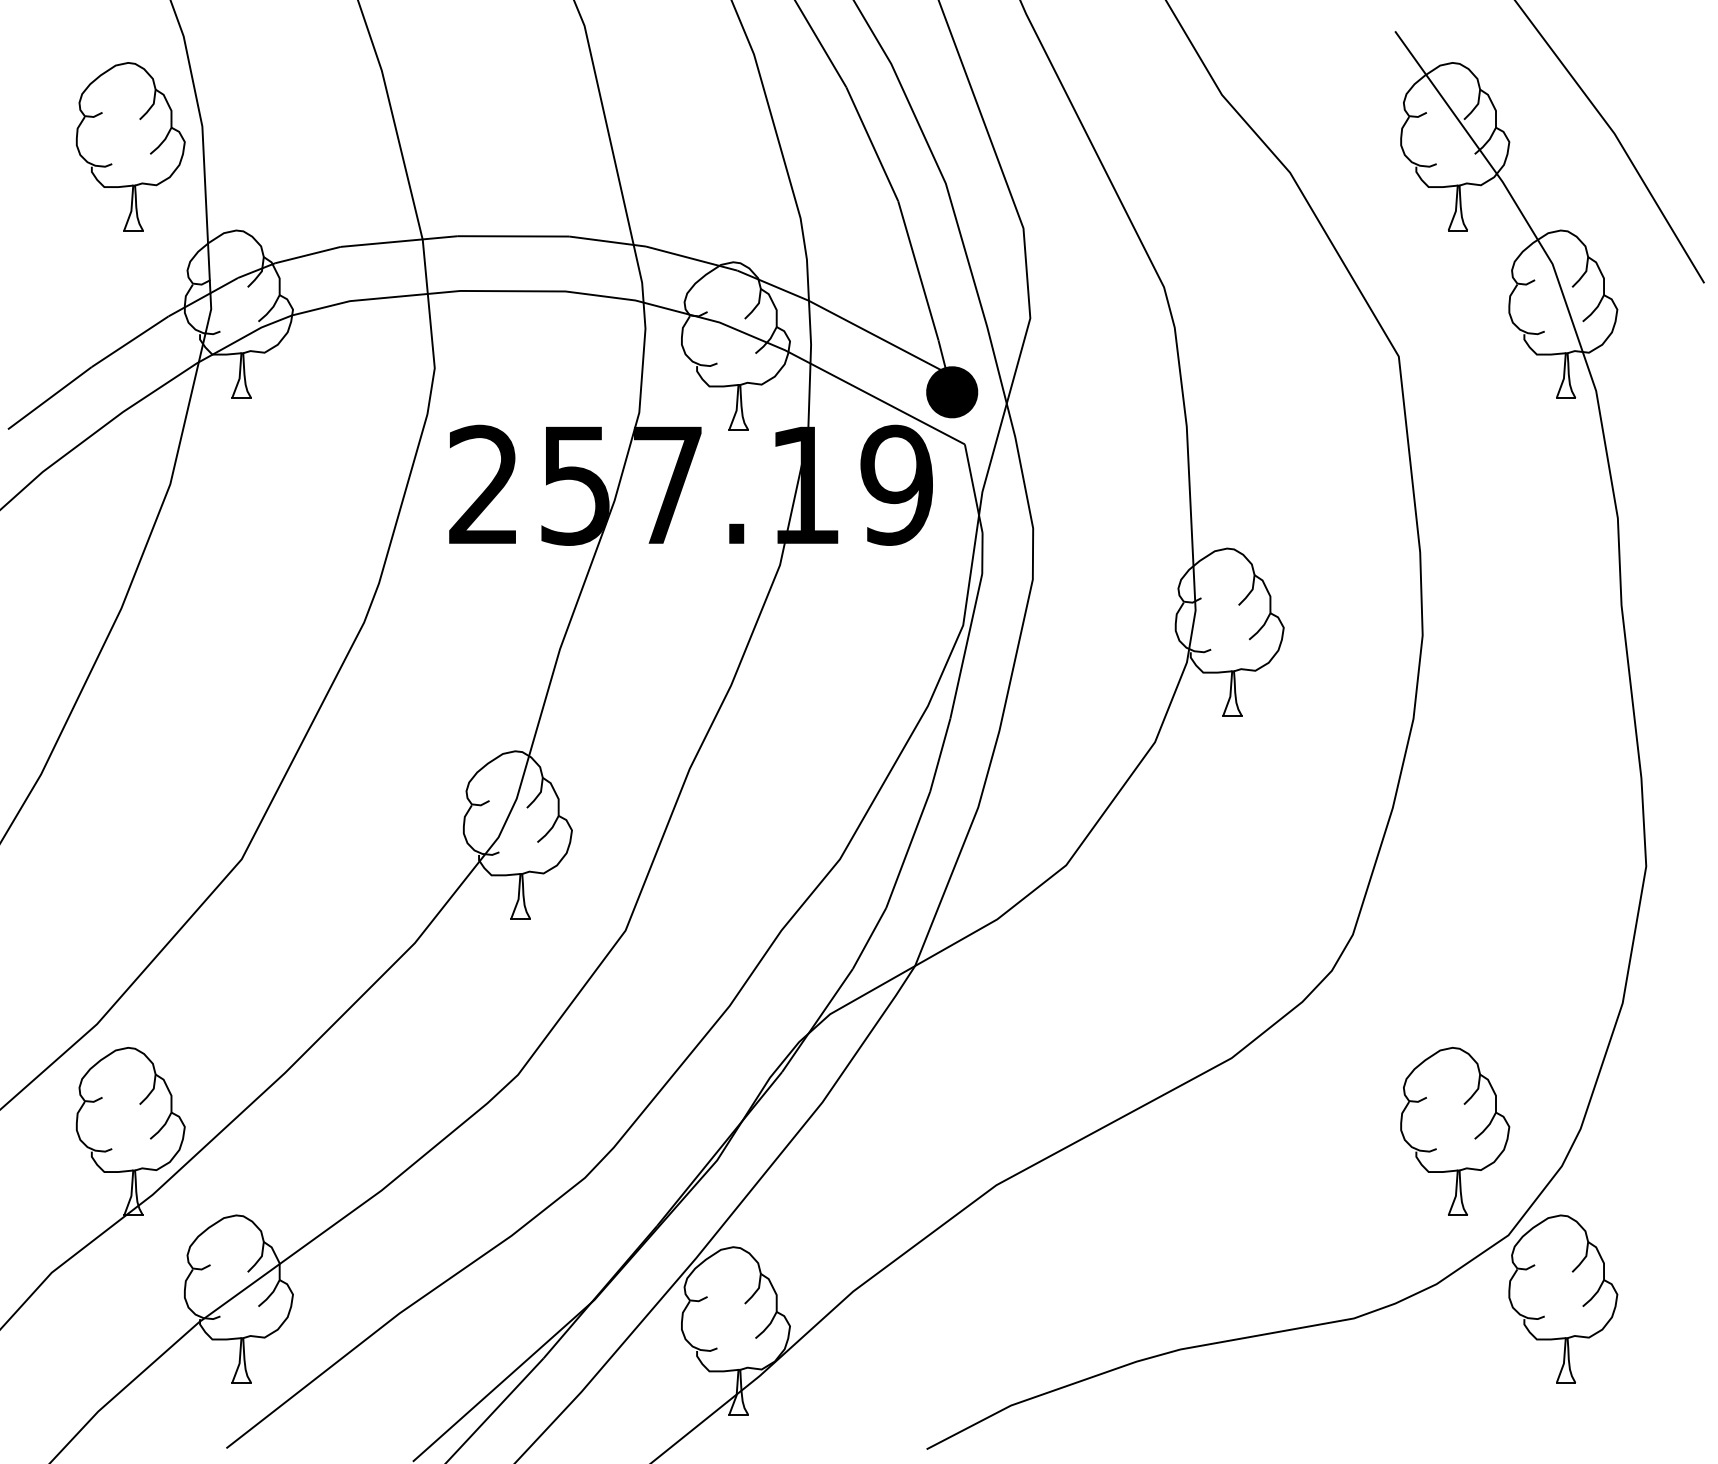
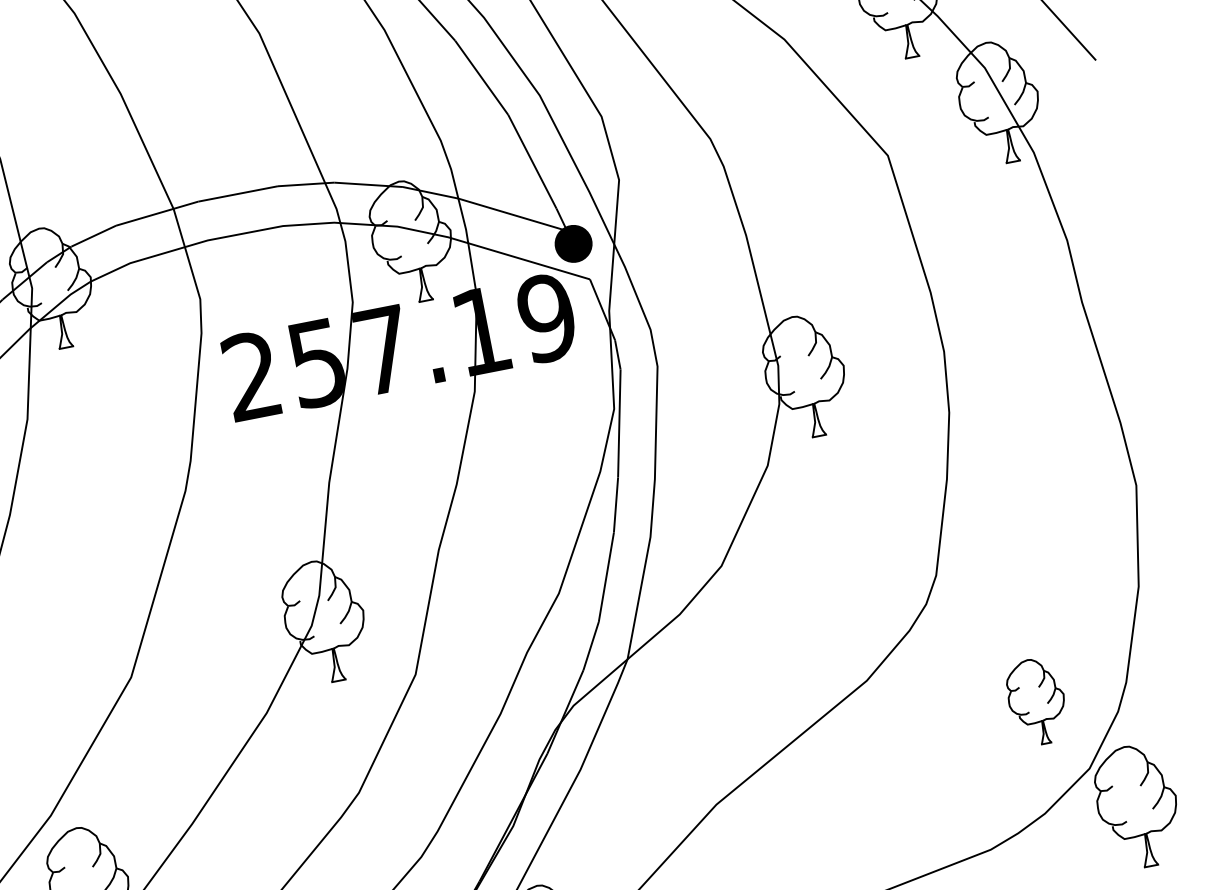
part: (1455, 1130) -> (1037, 701), size x0.7

